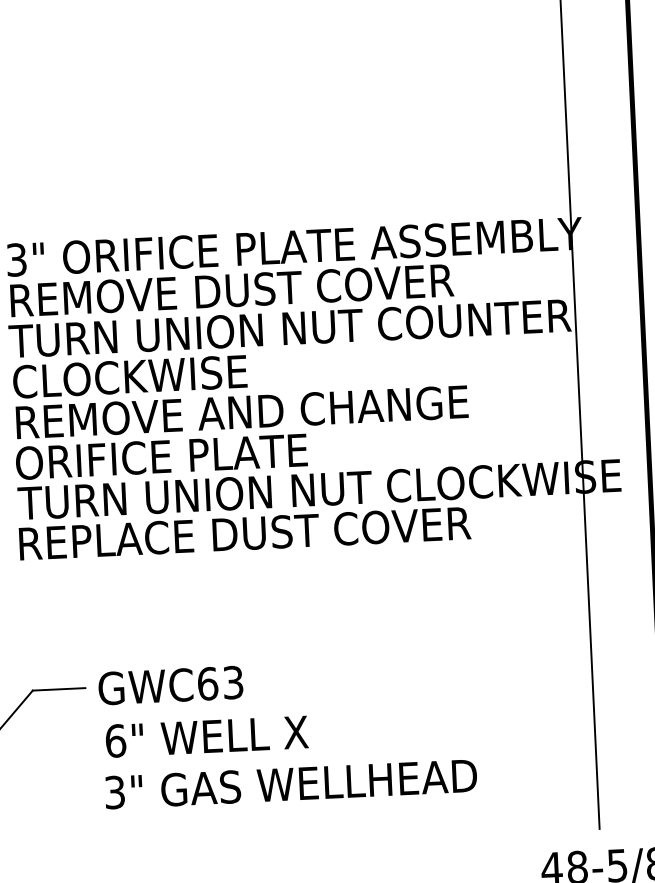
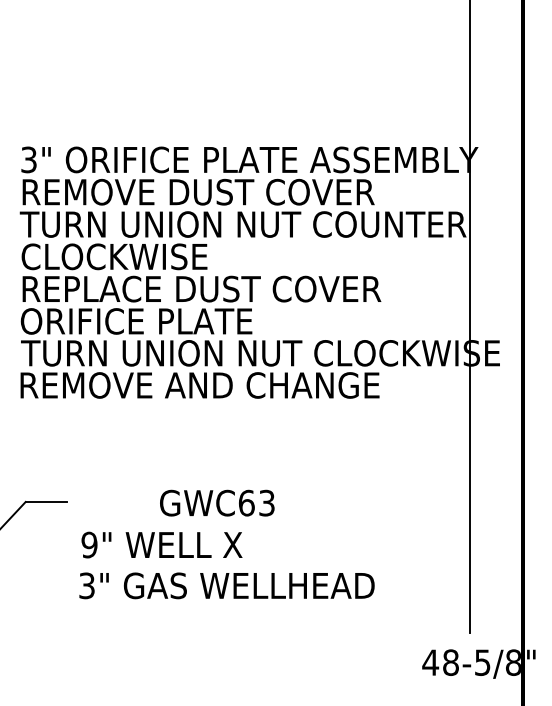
text: (270, 410) -> (224, 288), REMOVE AND CHANGE -> REPLACE DUST COVER
text: (273, 532) -> (222, 385), REPLACE DUST COVER -> REMOVE AND CHANGE
text: (171, 684) -> (217, 502), moved
text: (115, 740) -> (89, 544), 6" -> 9"

